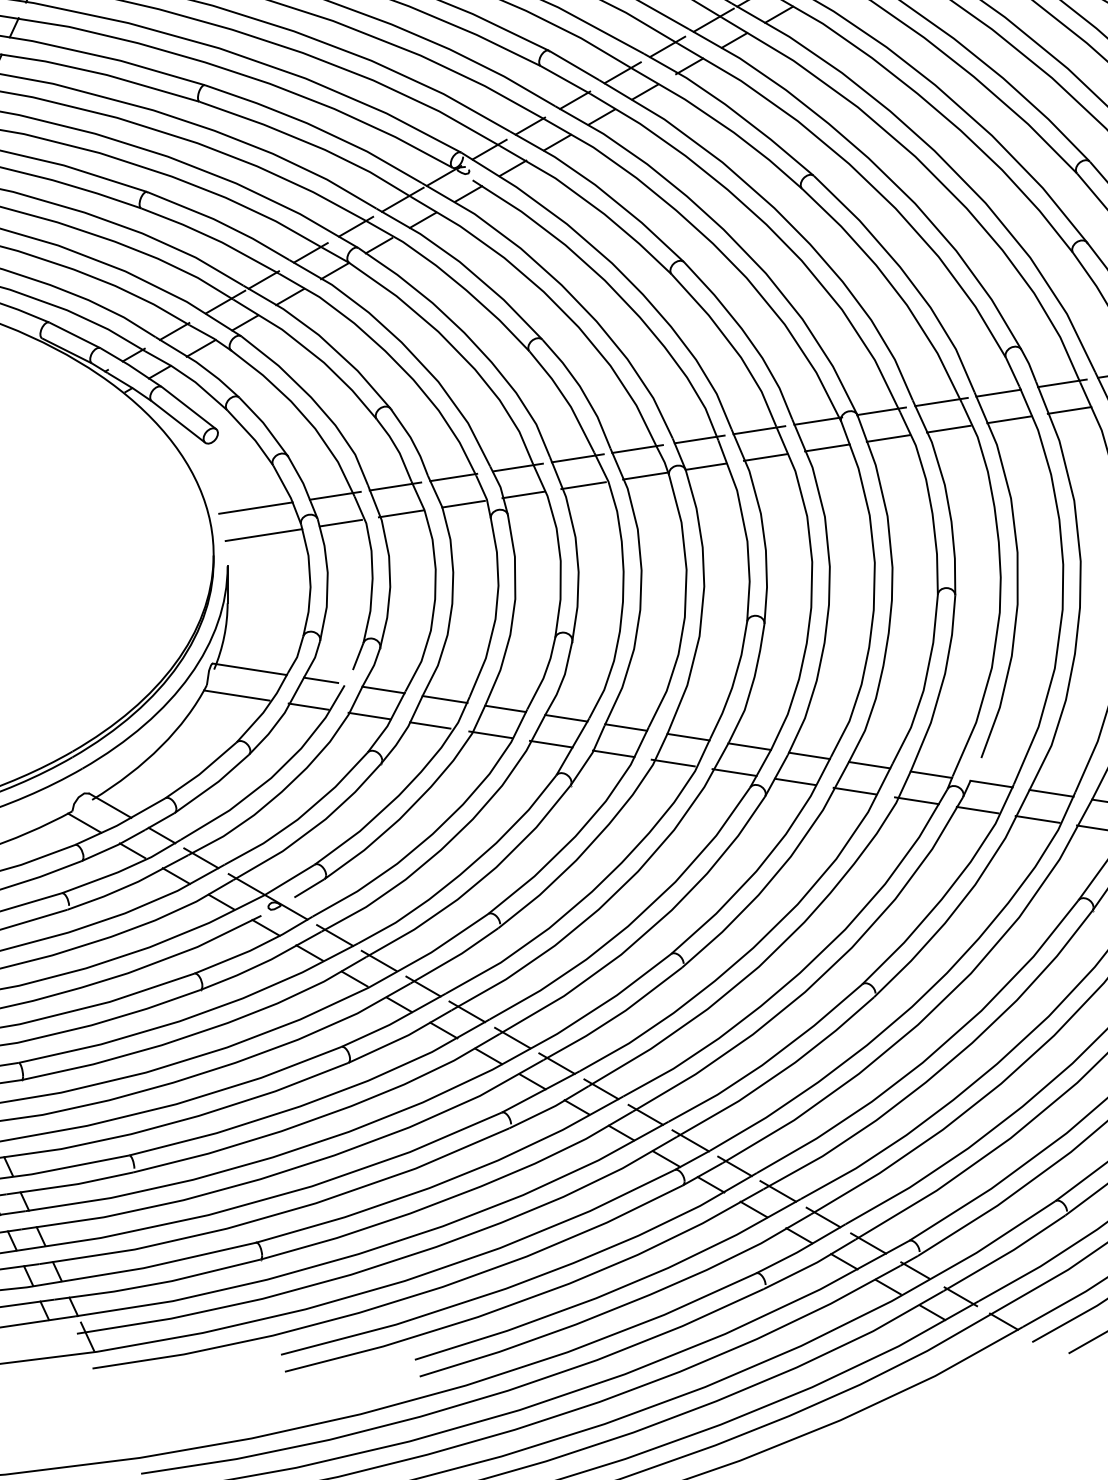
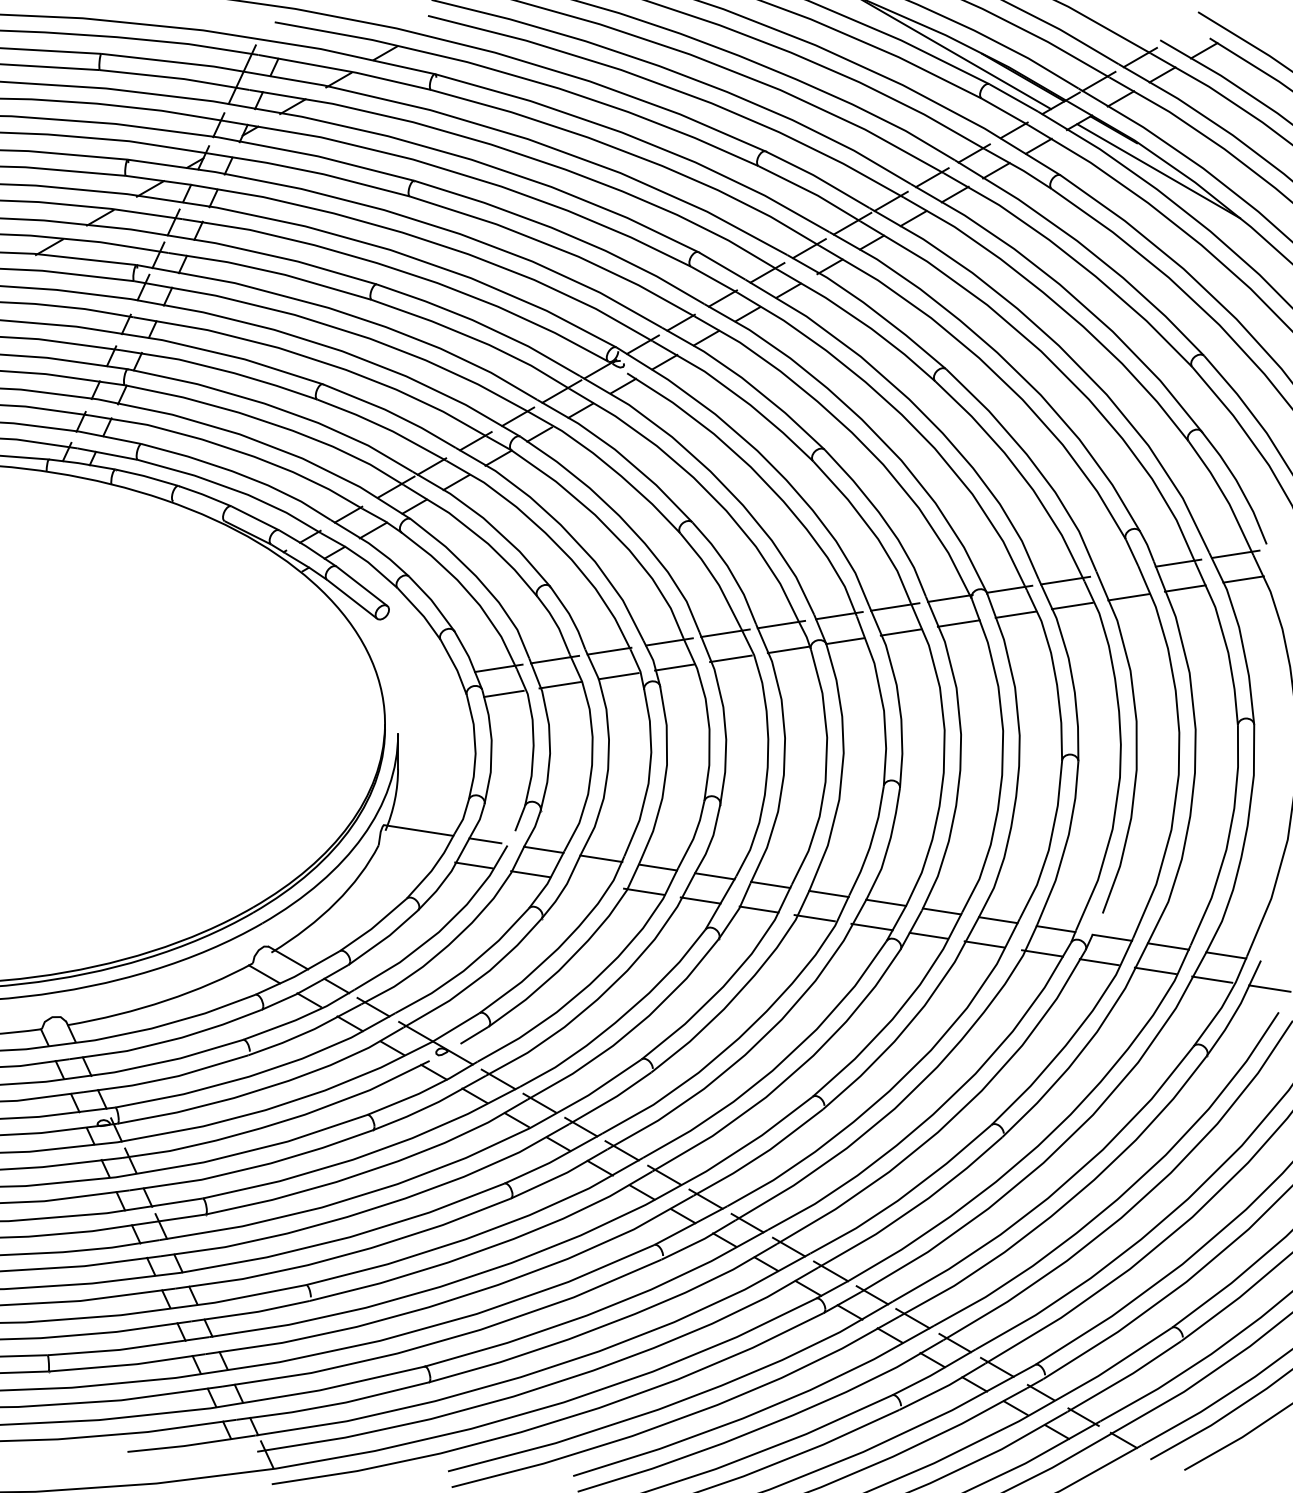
line: (998, 393) -> (1118, 572), removed
line: (255, 507) -> (424, 679), removed
line: (263, 534) -> (431, 704), removed
line: (236, 694) -> (406, 854), removed
line: (430, 724) -> (587, 882), removed

